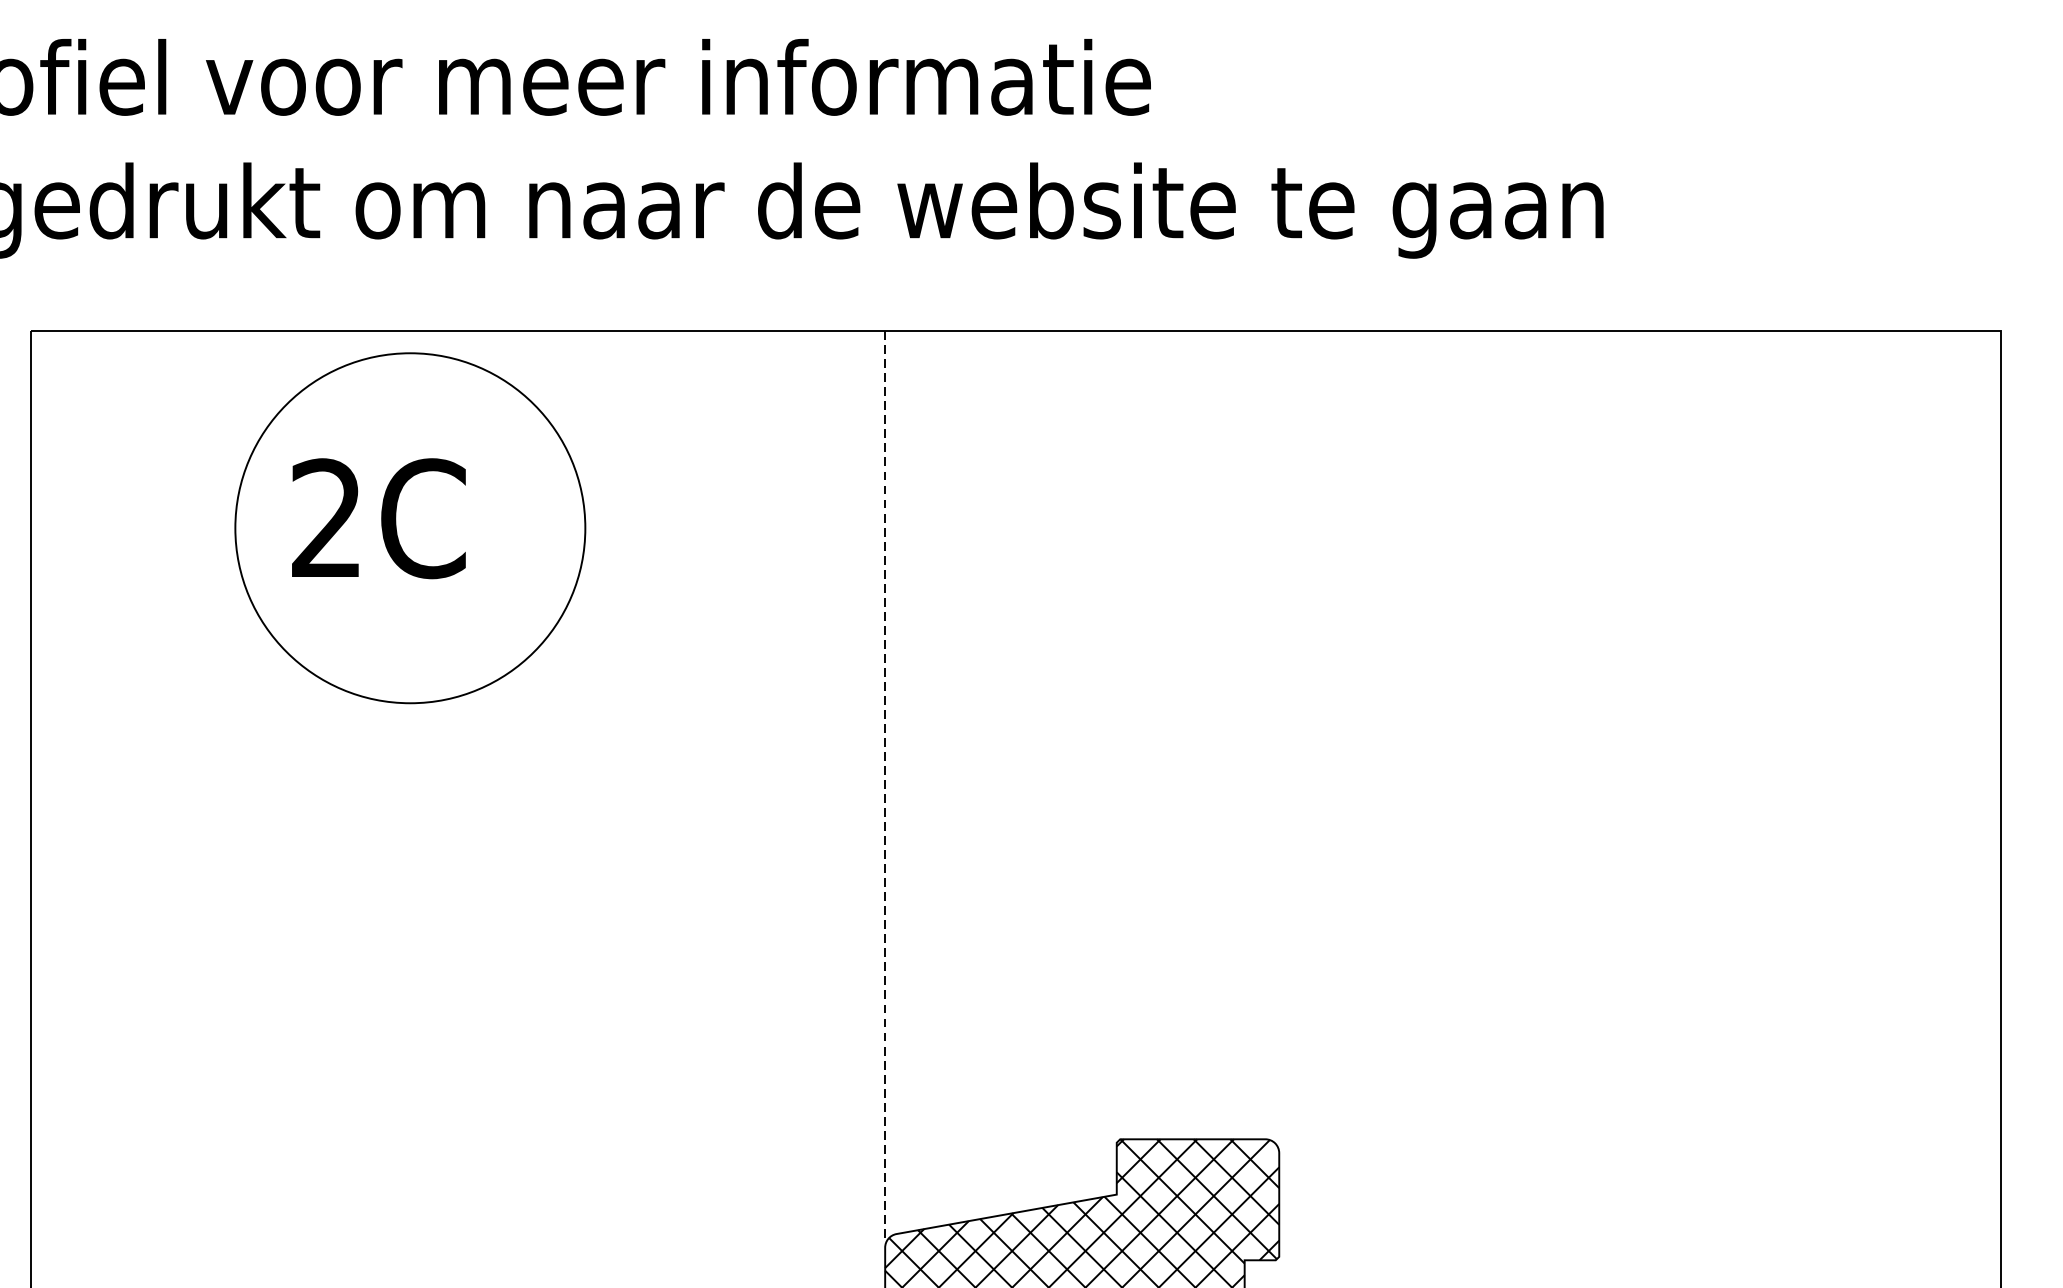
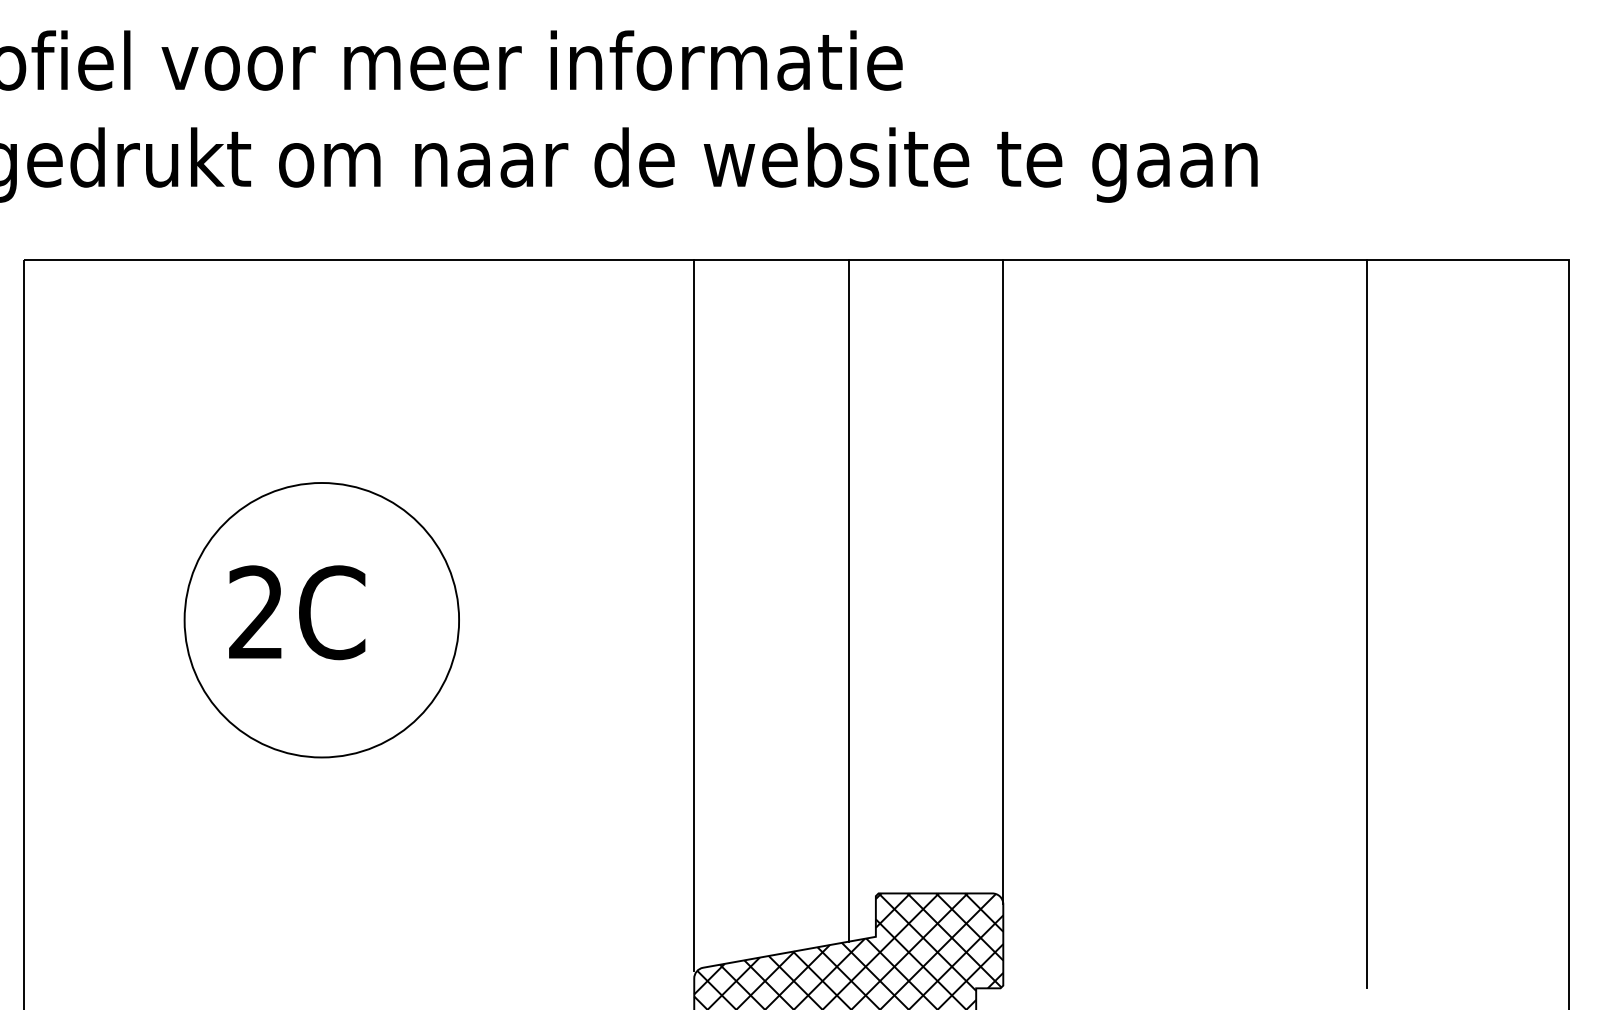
part: (409, 528) -> (321, 620), moved
line: (1279, 741) -> (1003, 581), added
line: (1081, 765) -> (848, 600), added
line: (885, 783) -> (694, 614), dashed -> solid
line: (1742, 795) -> (1366, 623), added

